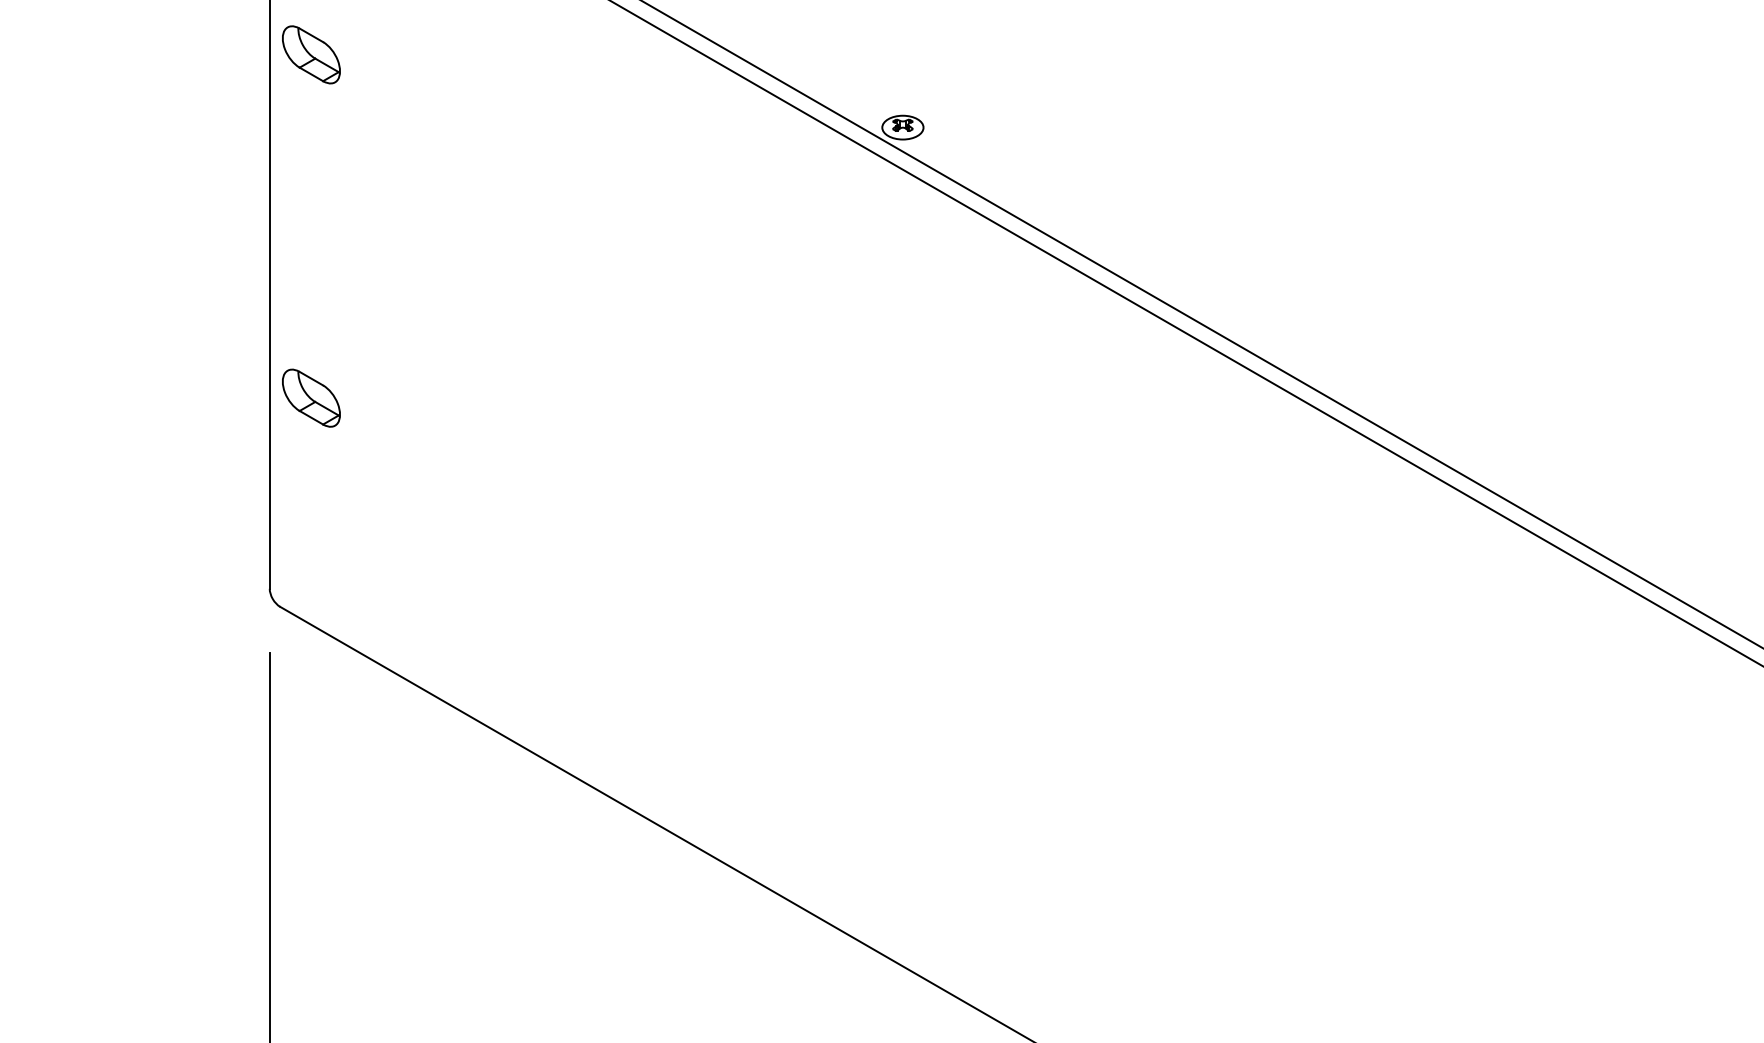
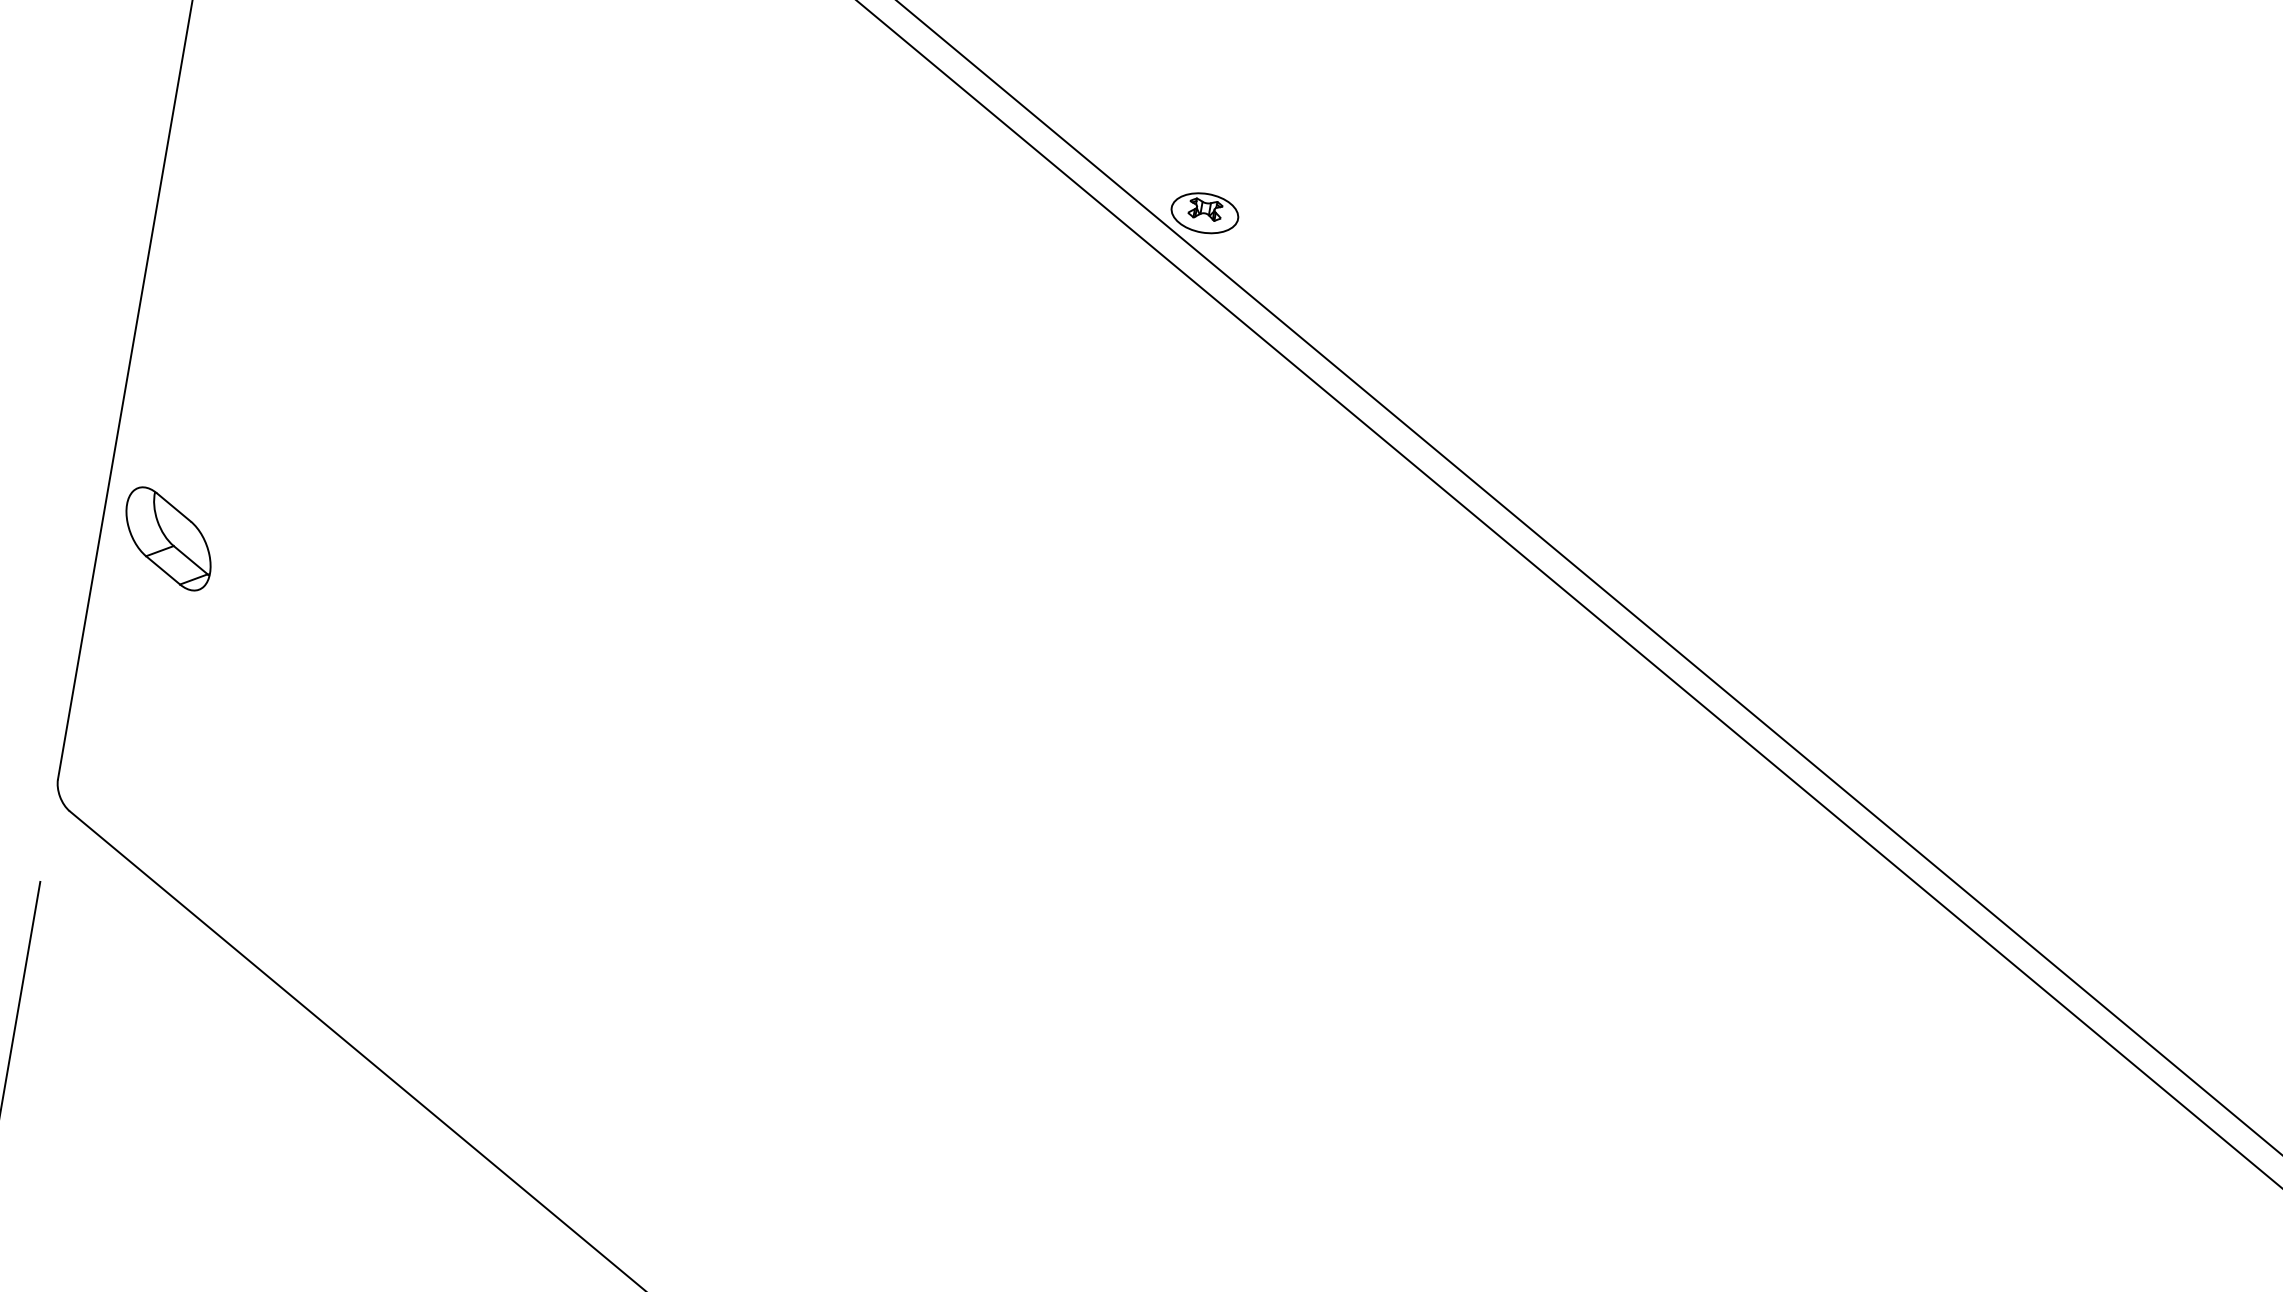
part: (311, 397) -> (168, 537), moved

